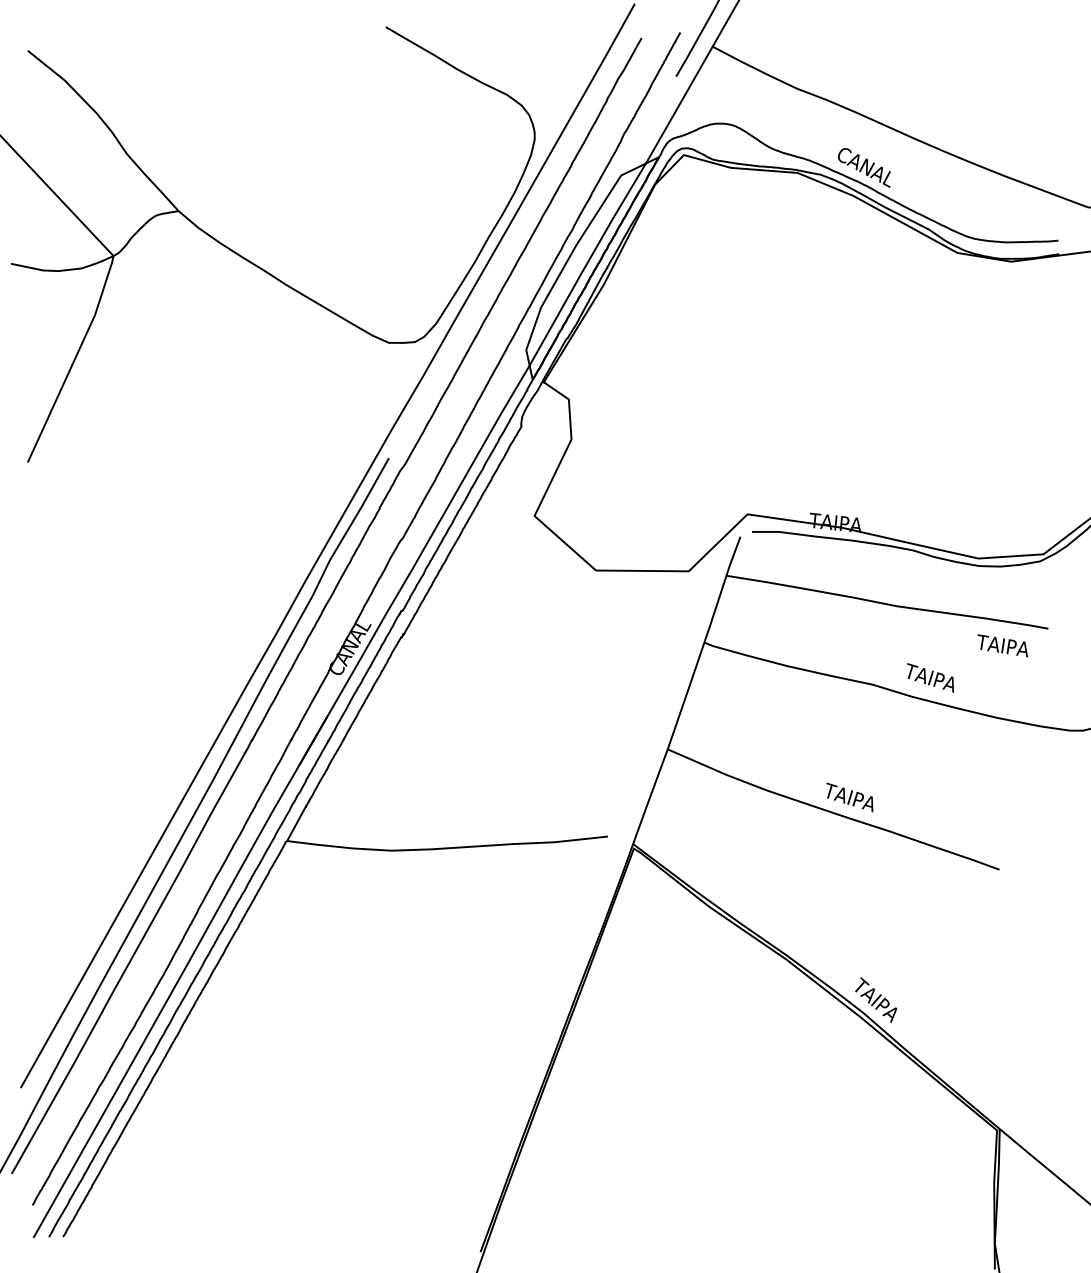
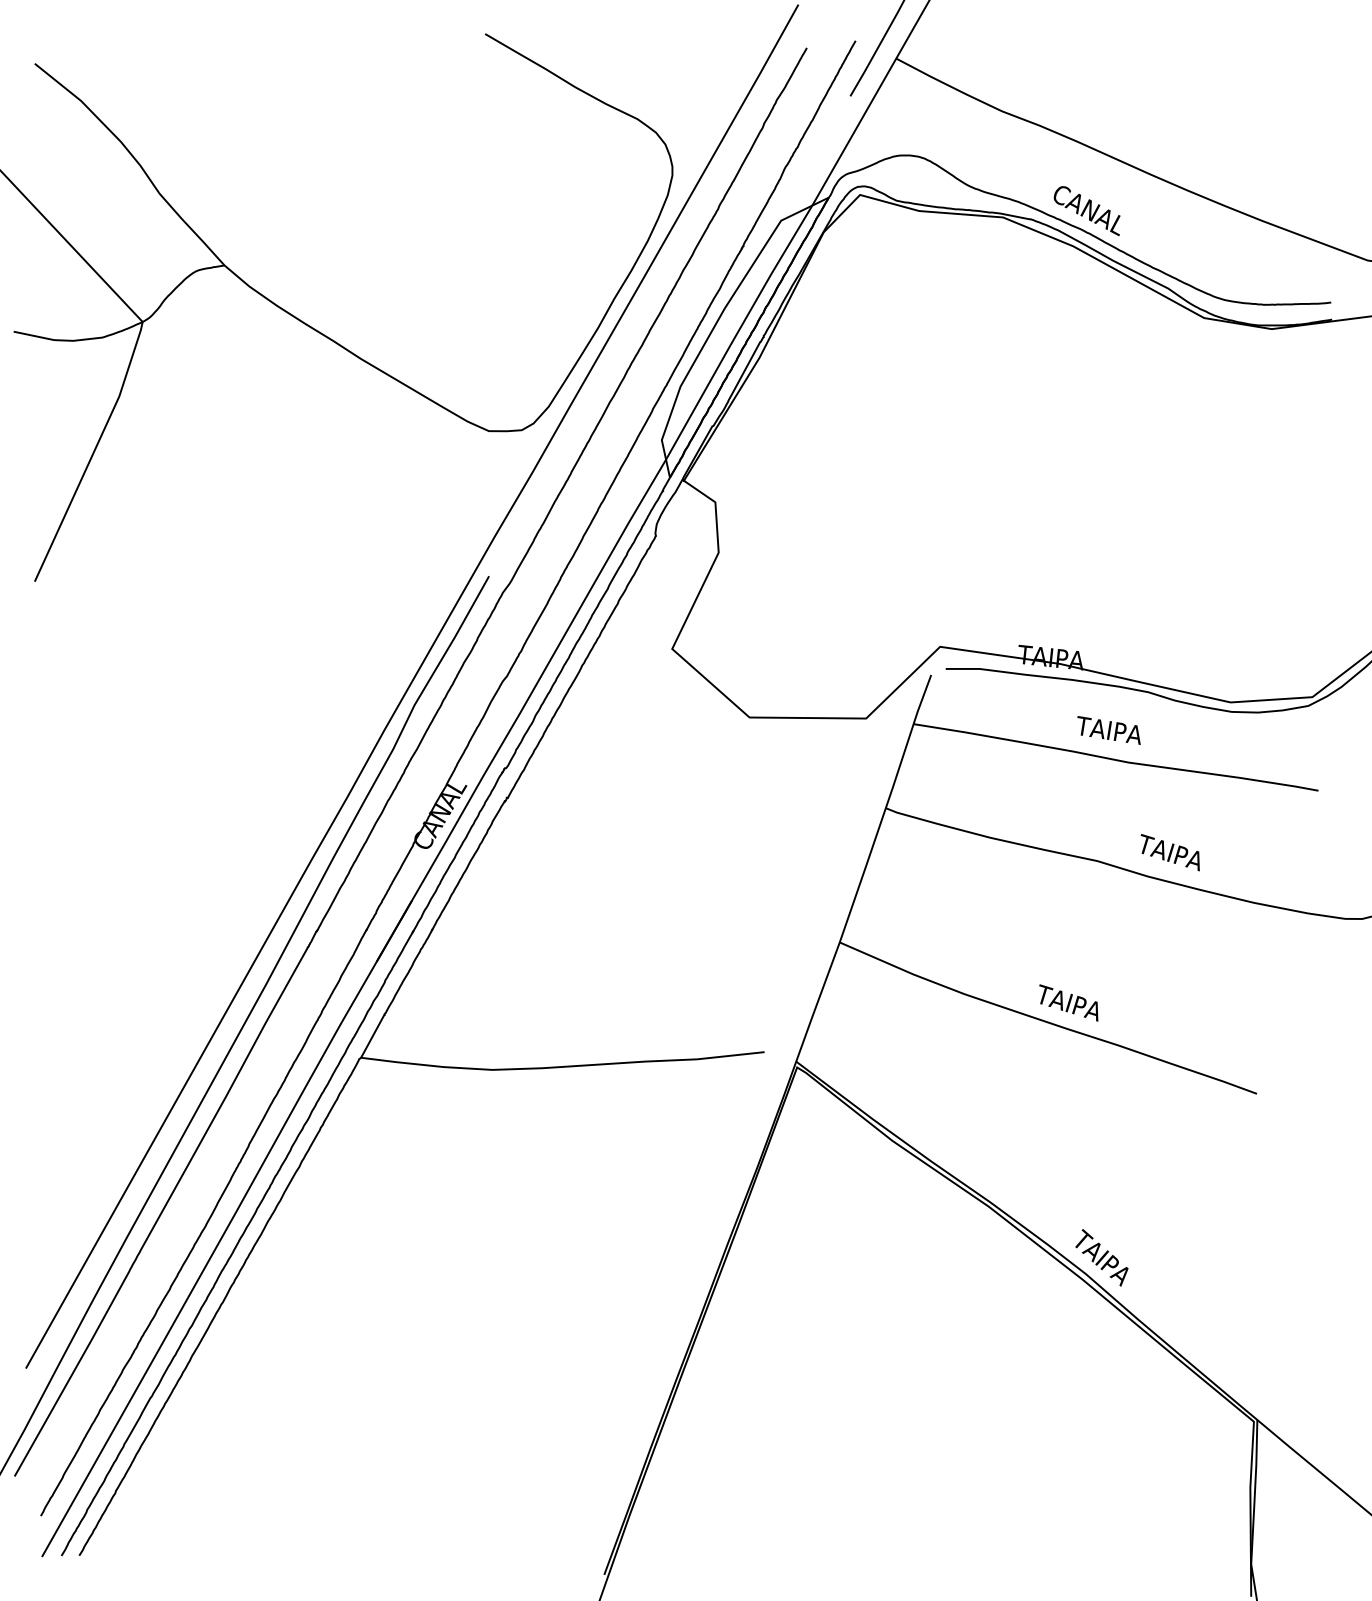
text: (1002, 645) -> (1108, 730), moved

